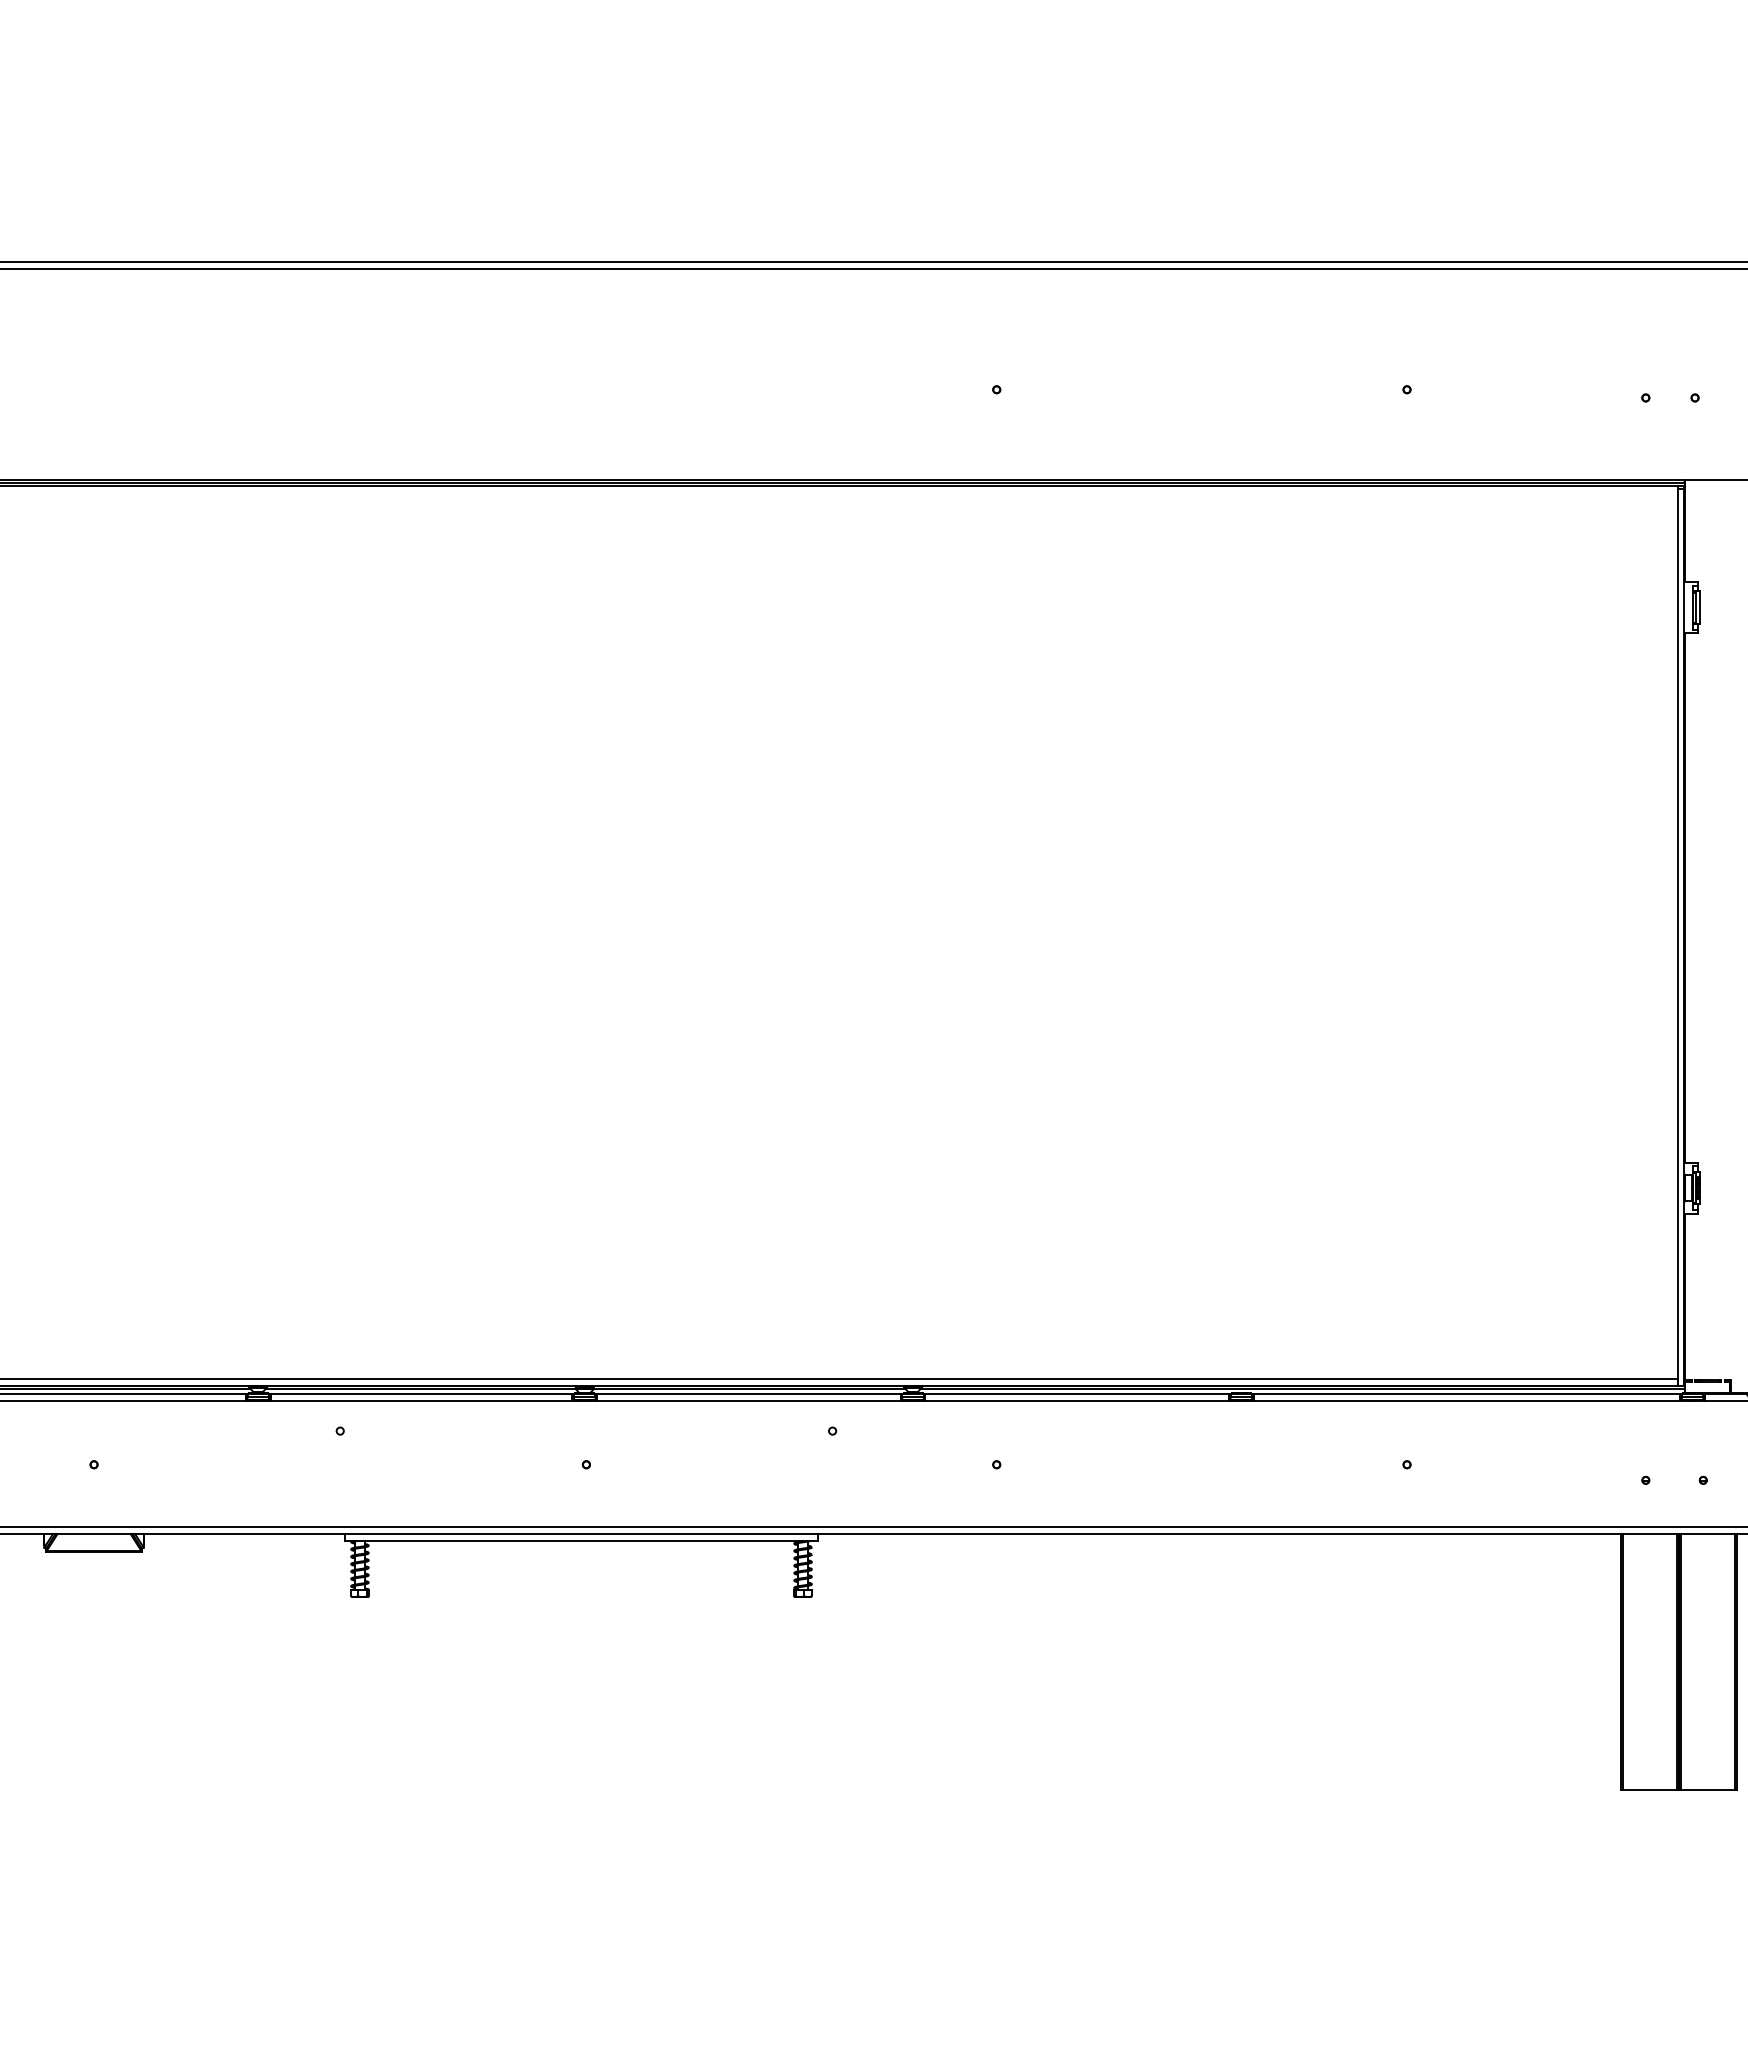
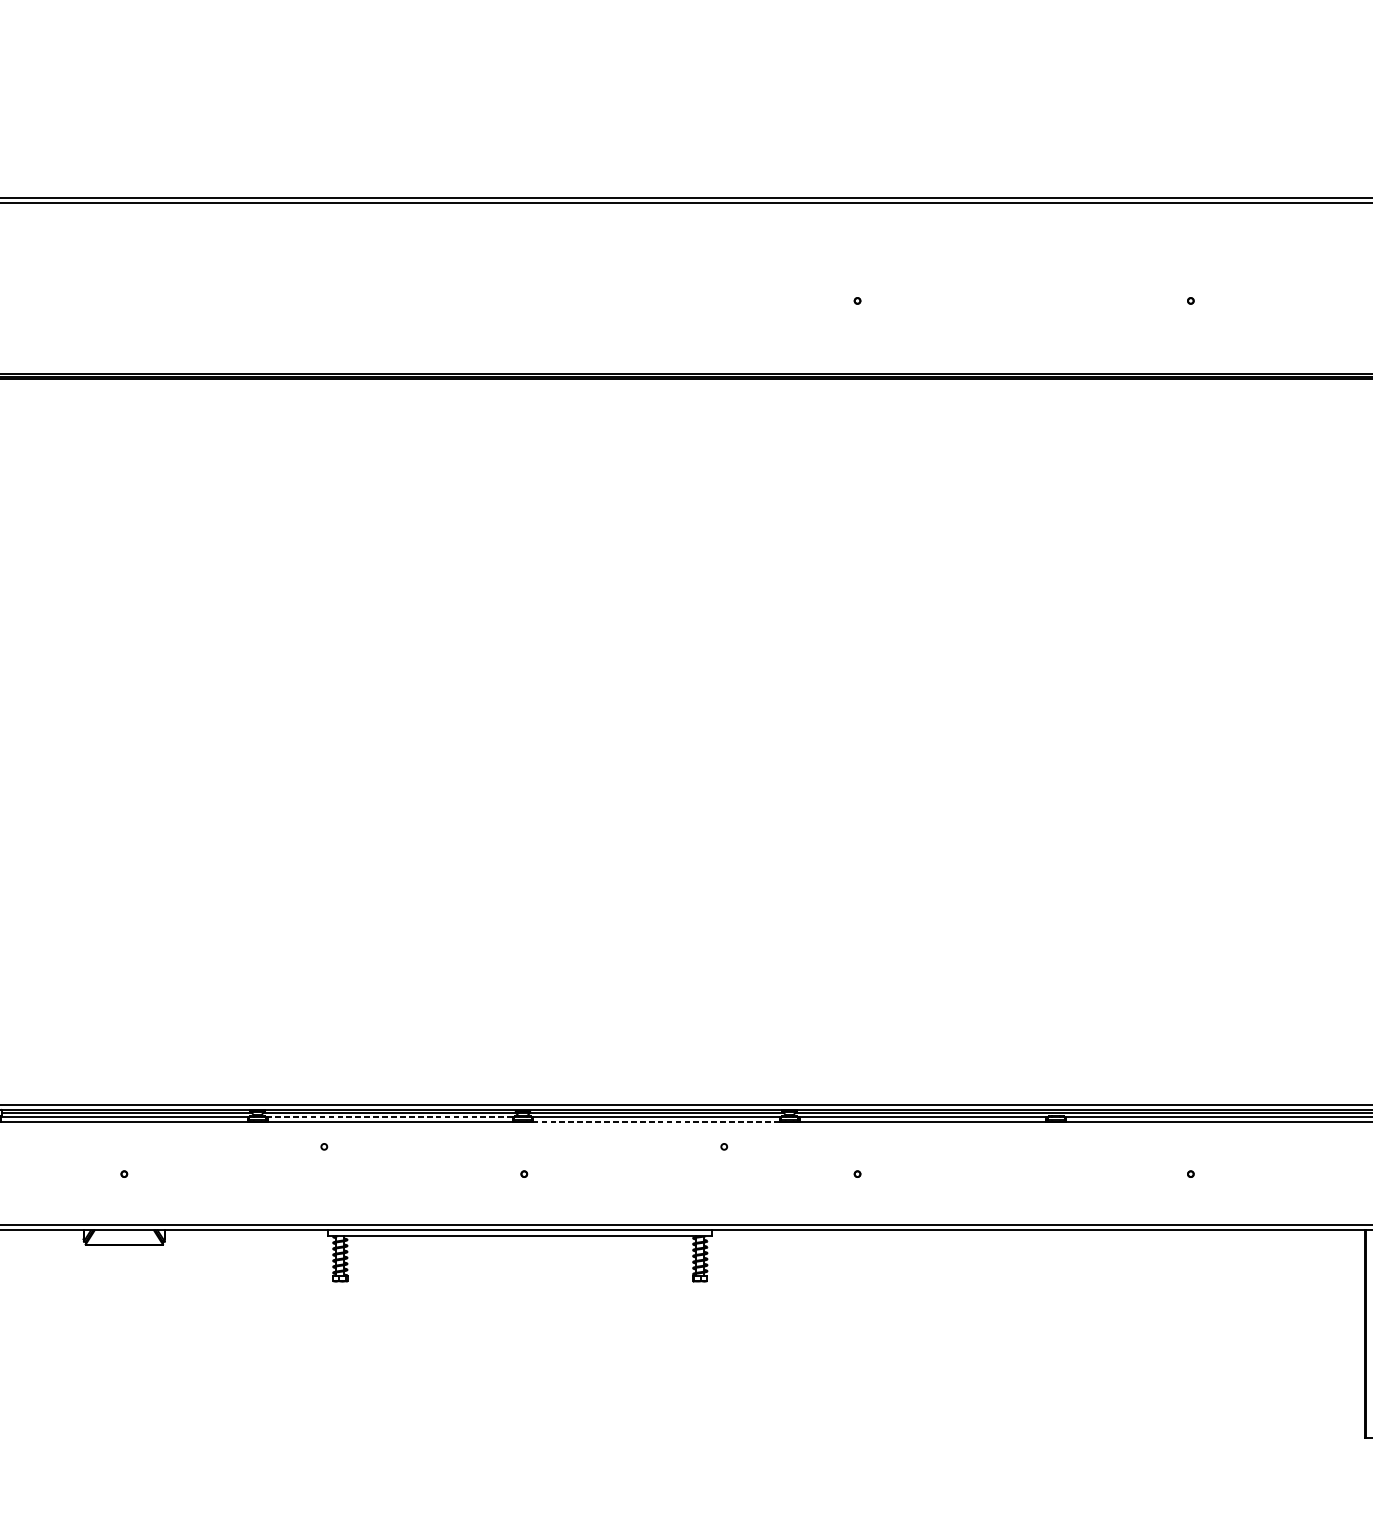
line: (421, 1394) -> (390, 1117), solid -> dashed
line: (748, 1400) -> (655, 1121), solid -> dashed

